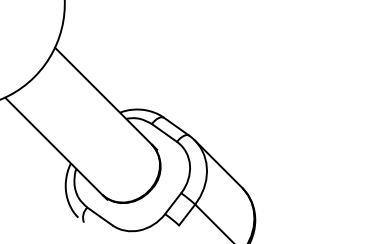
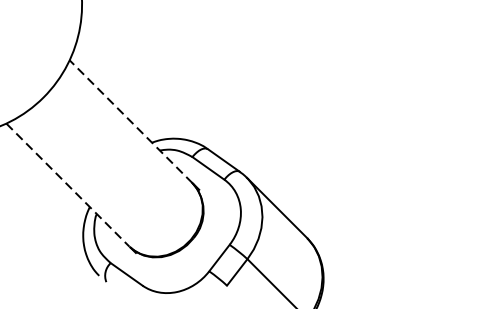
line: (103, 96) -> (131, 122), solid -> dashed
line: (53, 146) -> (67, 185), solid -> dashed

